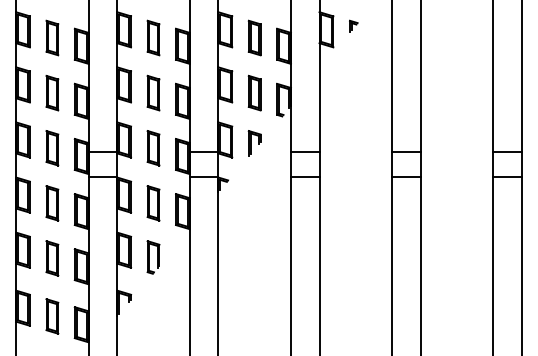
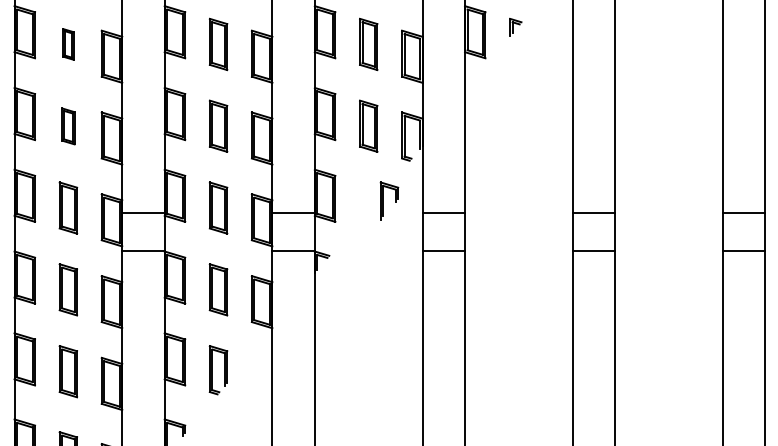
part: (52, 37) -> (68, 43), size x0.6
part: (52, 93) -> (68, 126), size x0.7
part: (254, 143) -> (389, 201), moved

